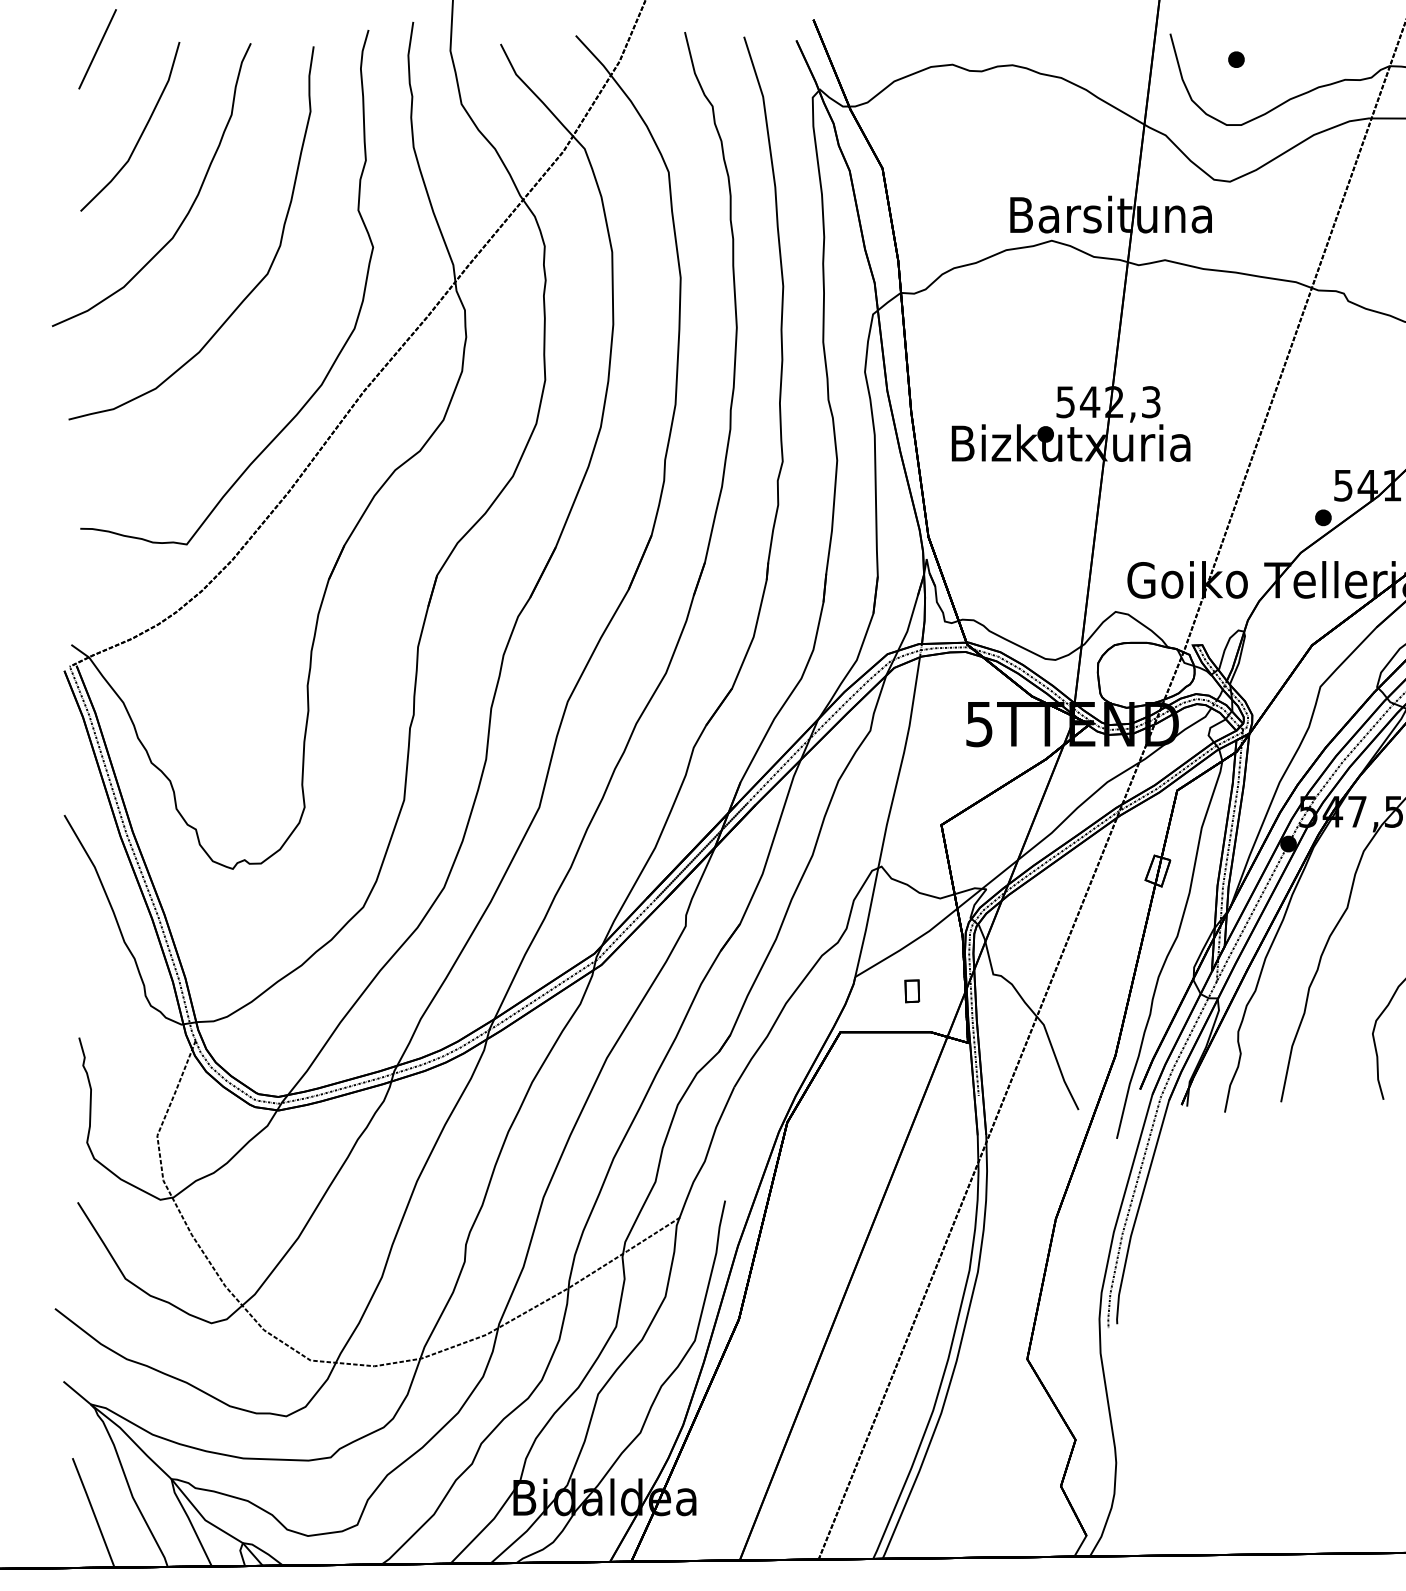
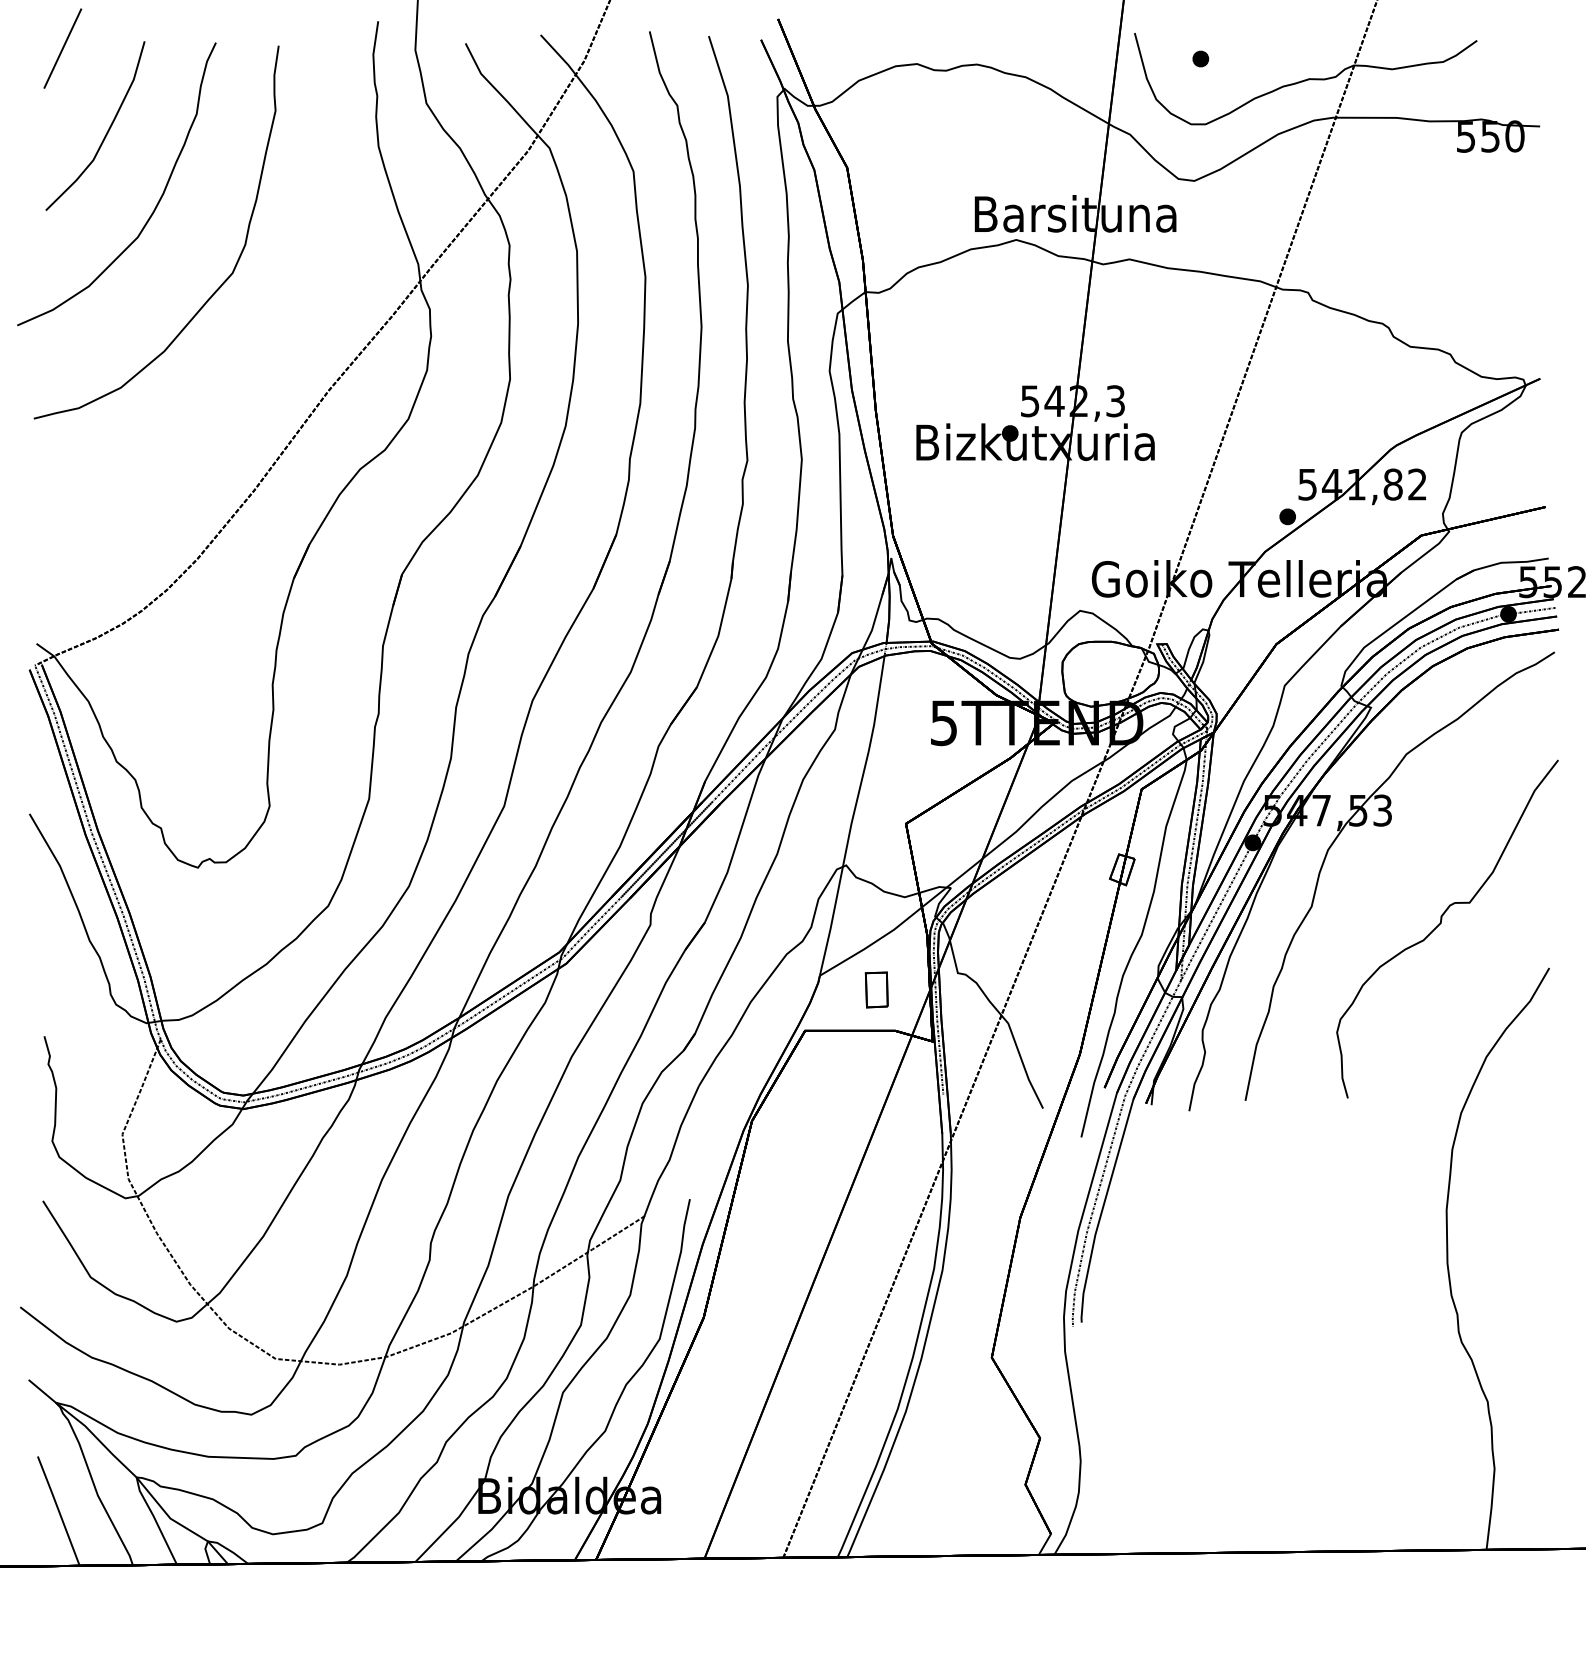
part: (339, 351) -> (304, 350), removed
part: (911, 990) -> (876, 989), size x1.6

